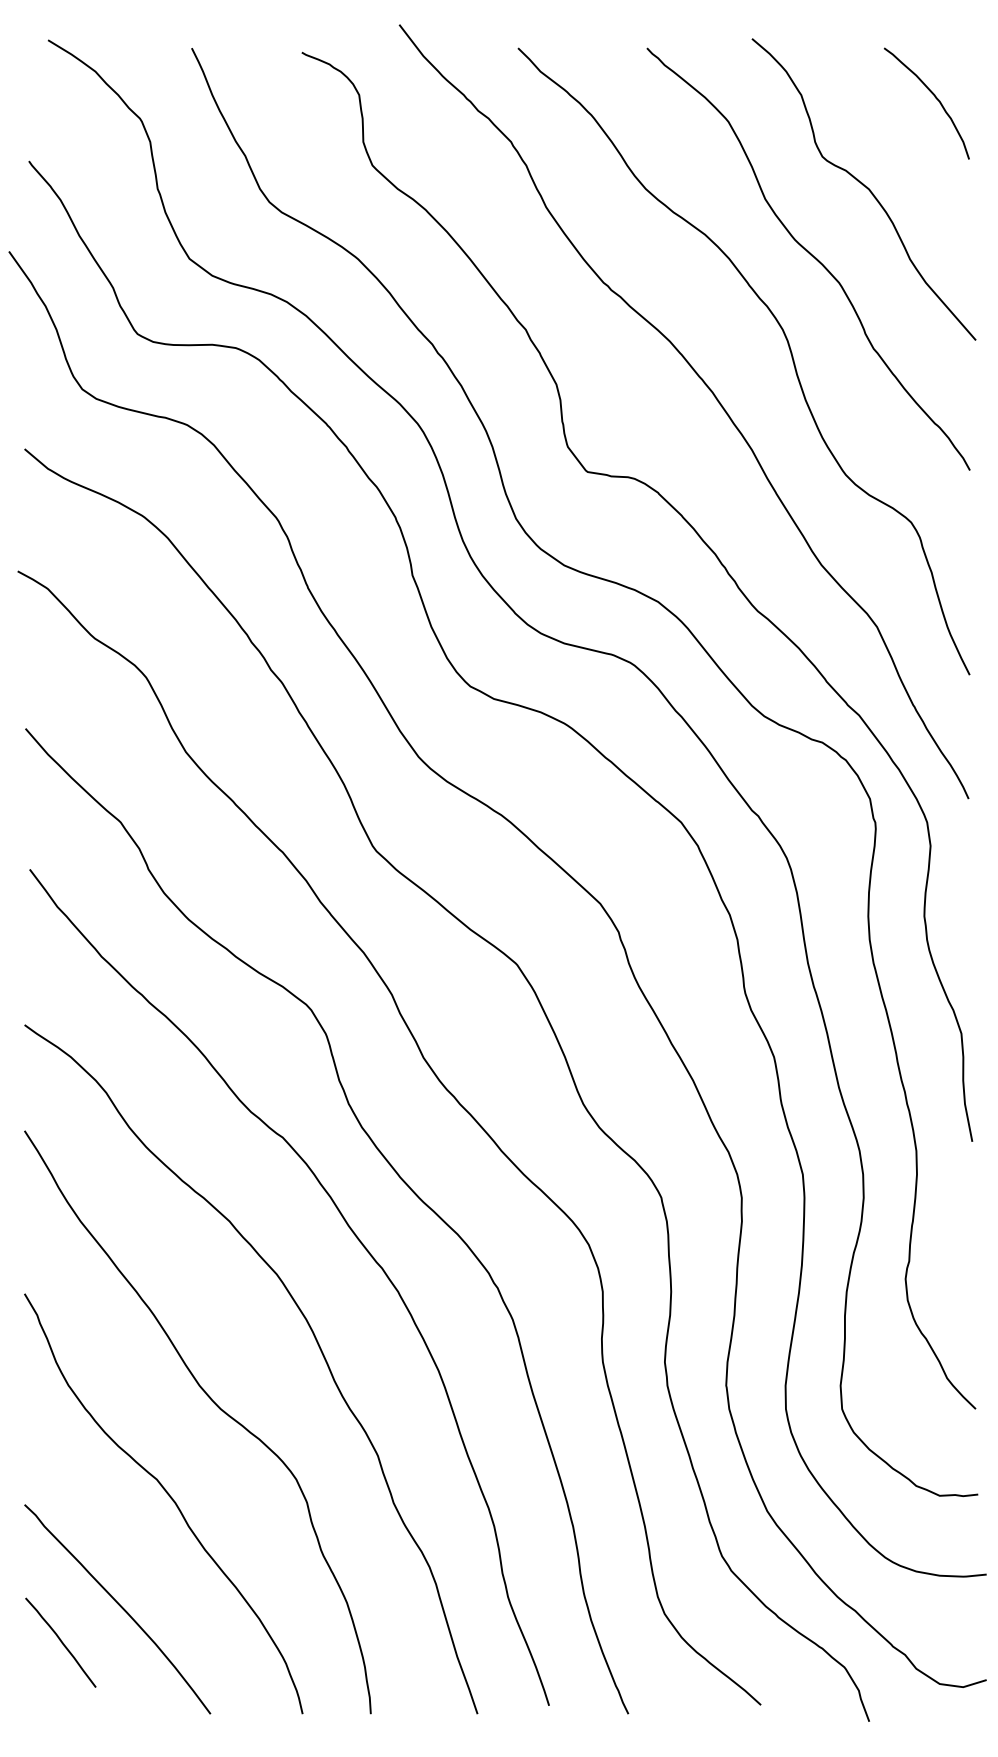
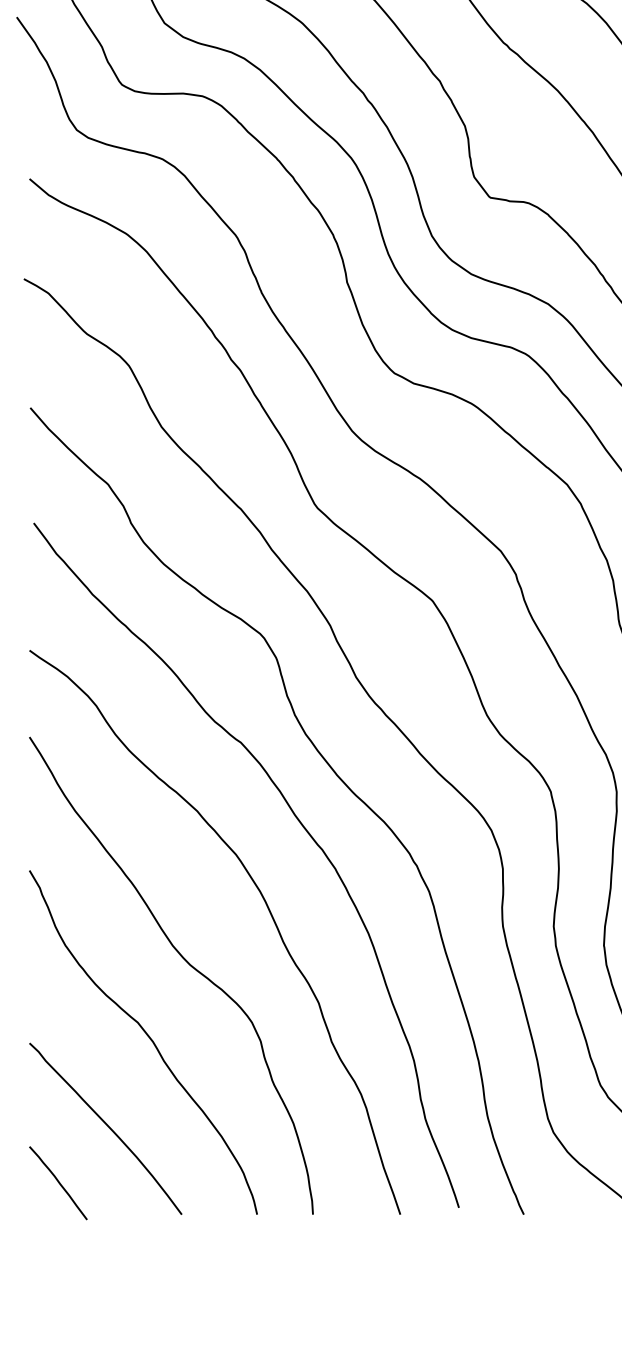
curve: (60, 1641) -> (58, 1182), moved

